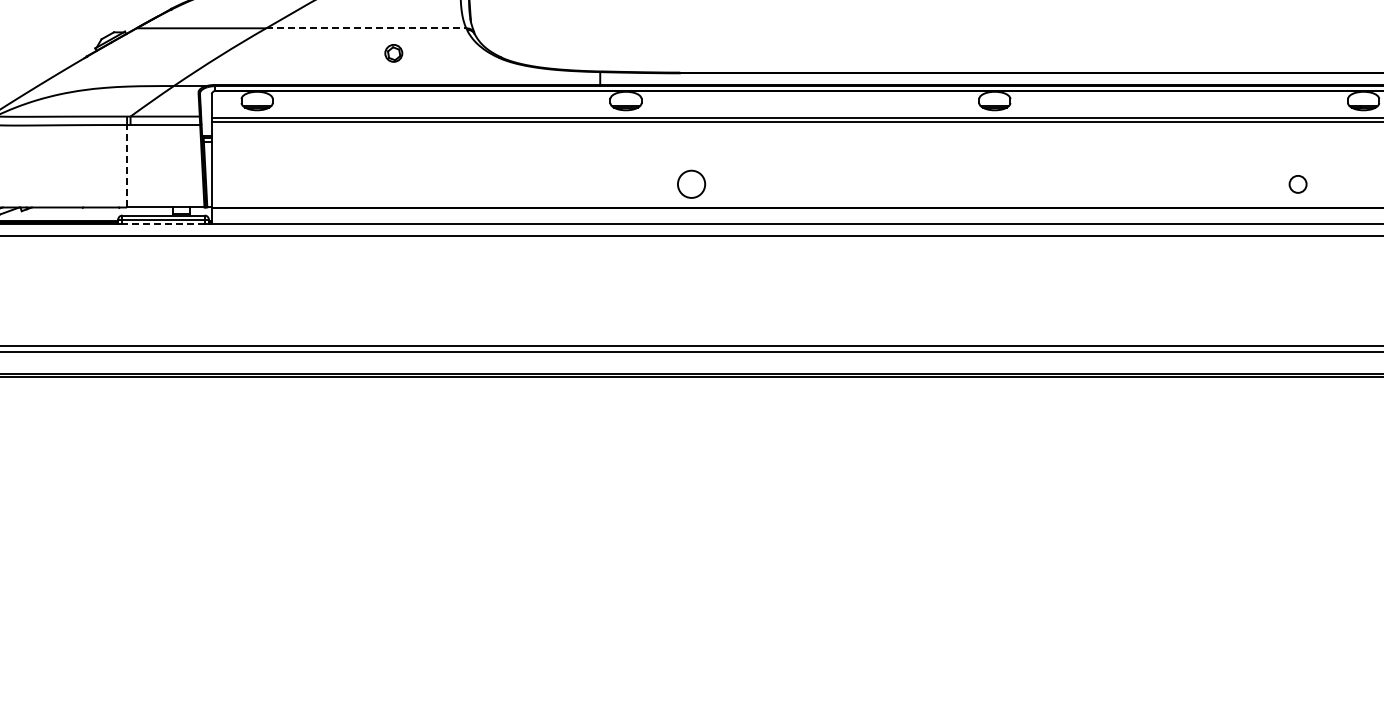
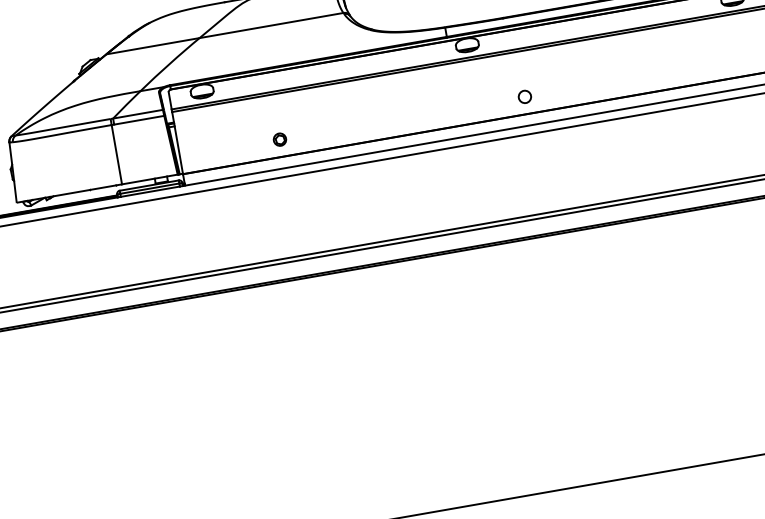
line: (366, 28) -> (271, 25), dashed -> solid
part: (393, 53) -> (279, 139), moved
line: (127, 165) -> (117, 154), dashed -> solid
circle: (691, 184) -> (524, 97), size x0.62
line: (163, 224) -> (150, 192), dashed -> solid

